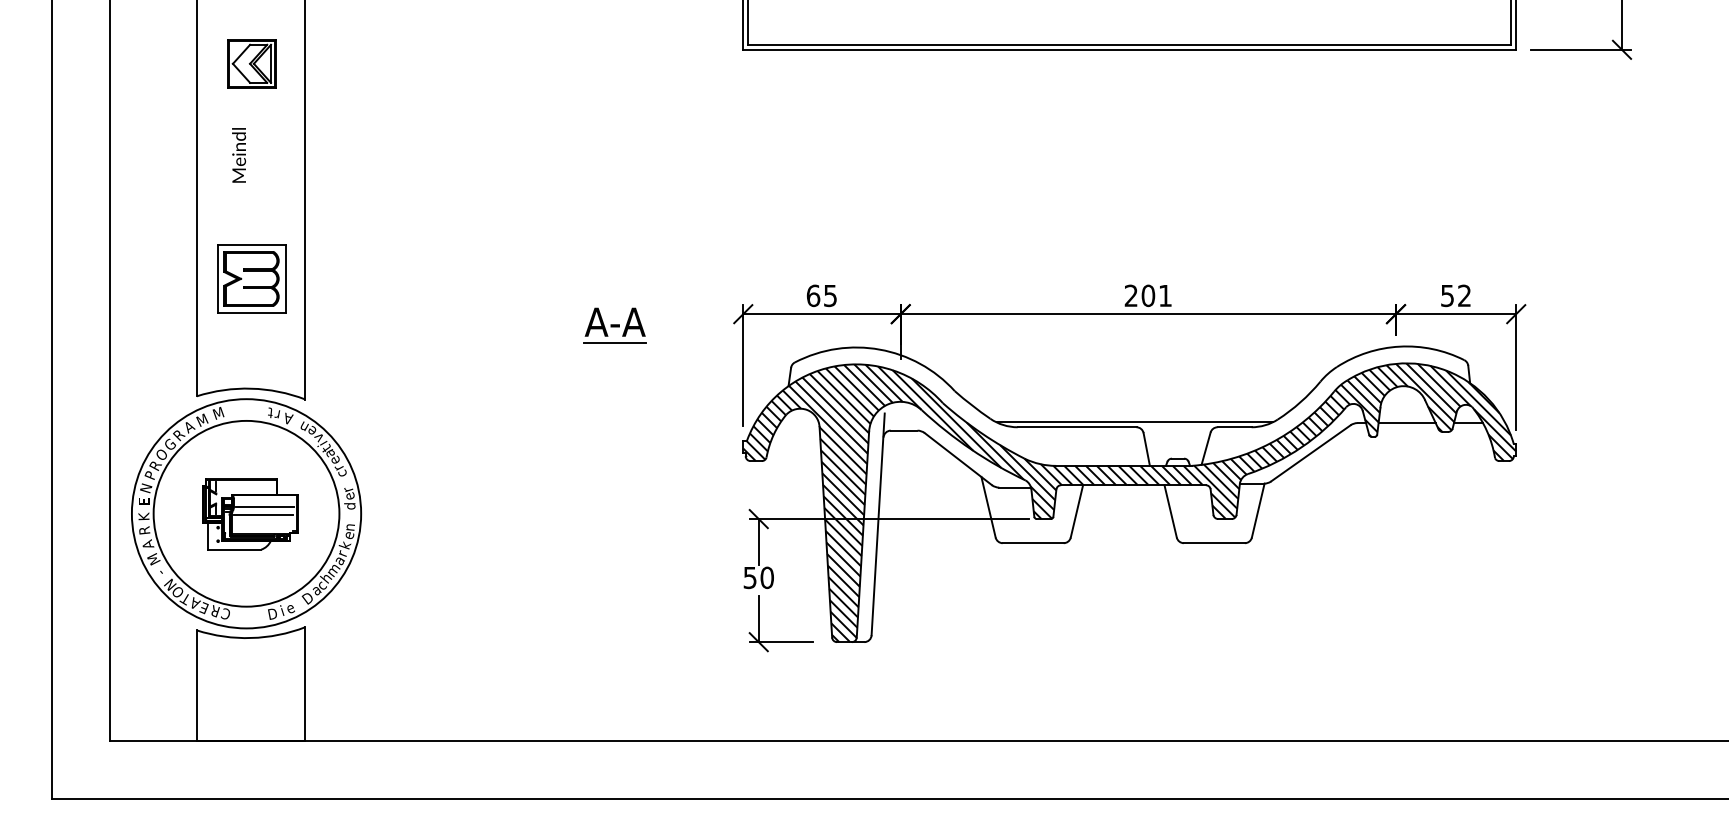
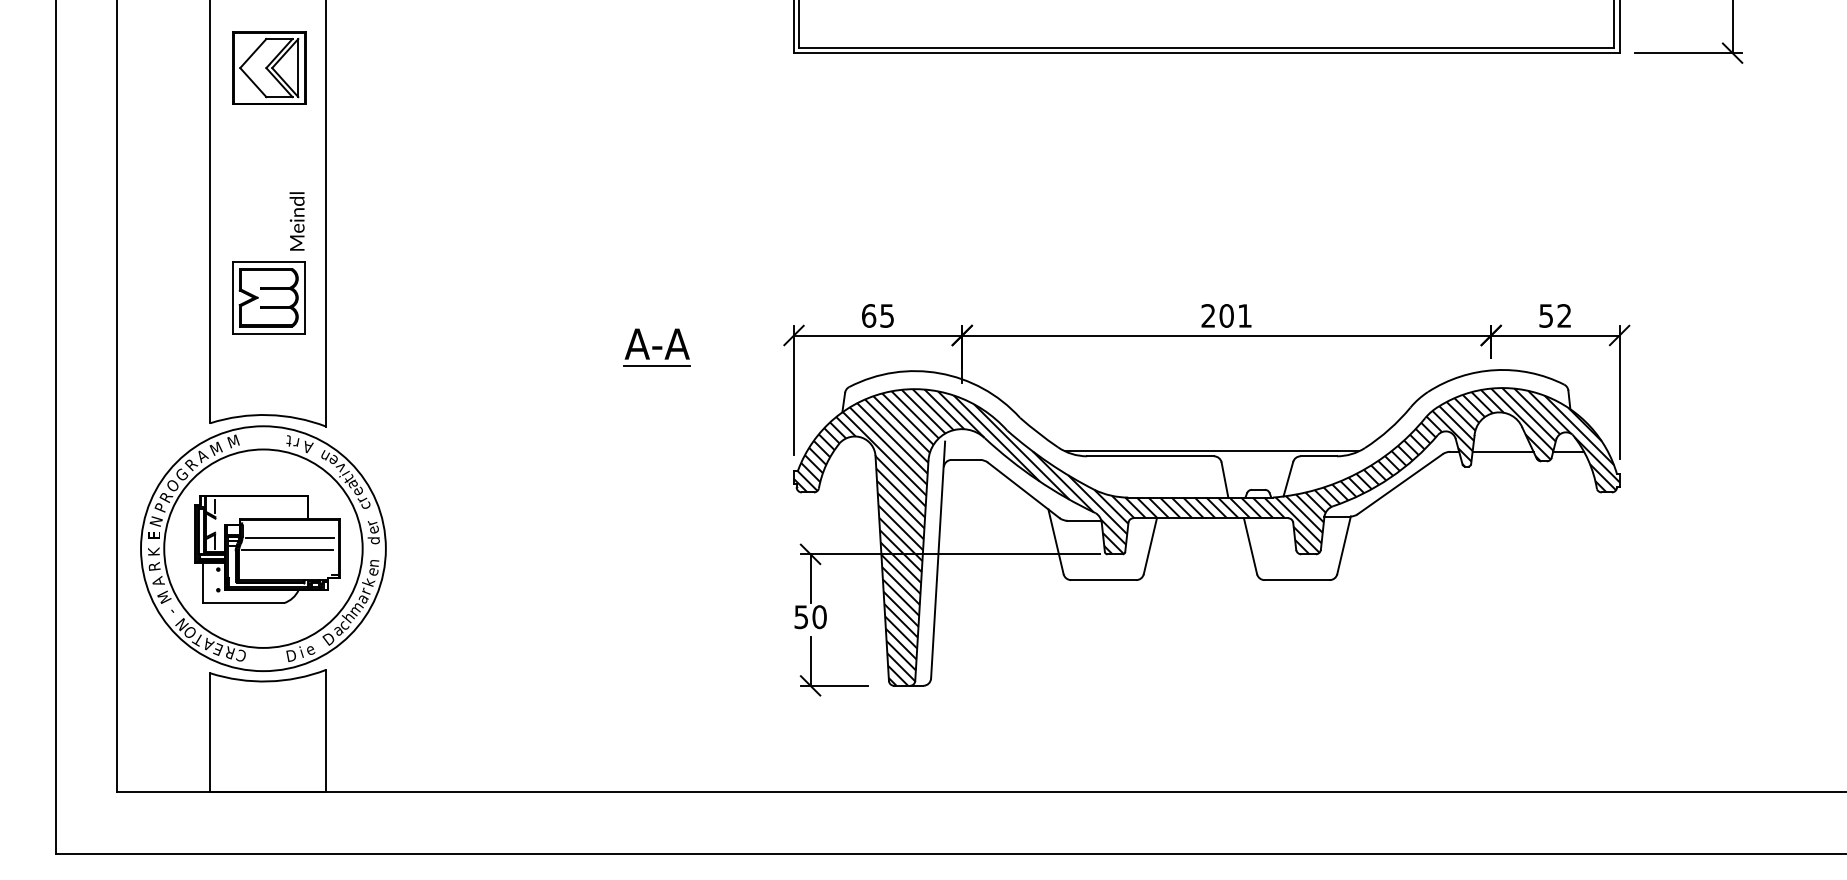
part: (251, 63) -> (268, 67), size x1.43
text: (238, 155) -> (296, 221), moved
part: (250, 514) -> (267, 549), size x1.43

